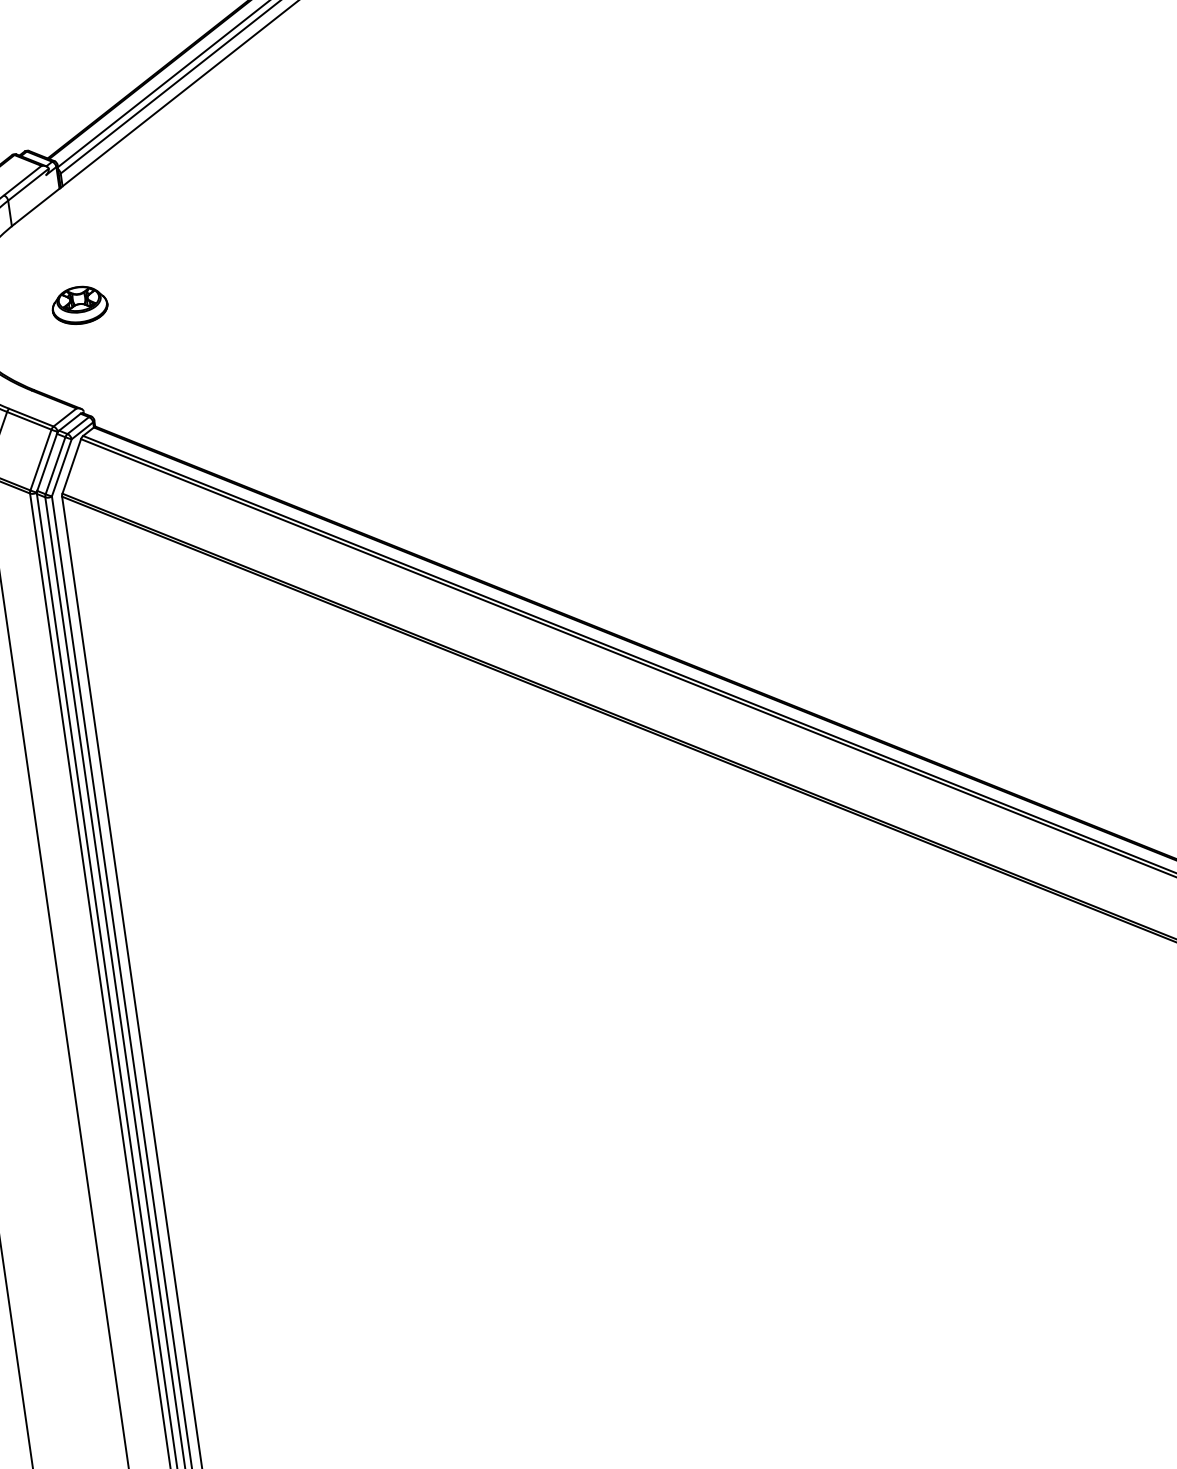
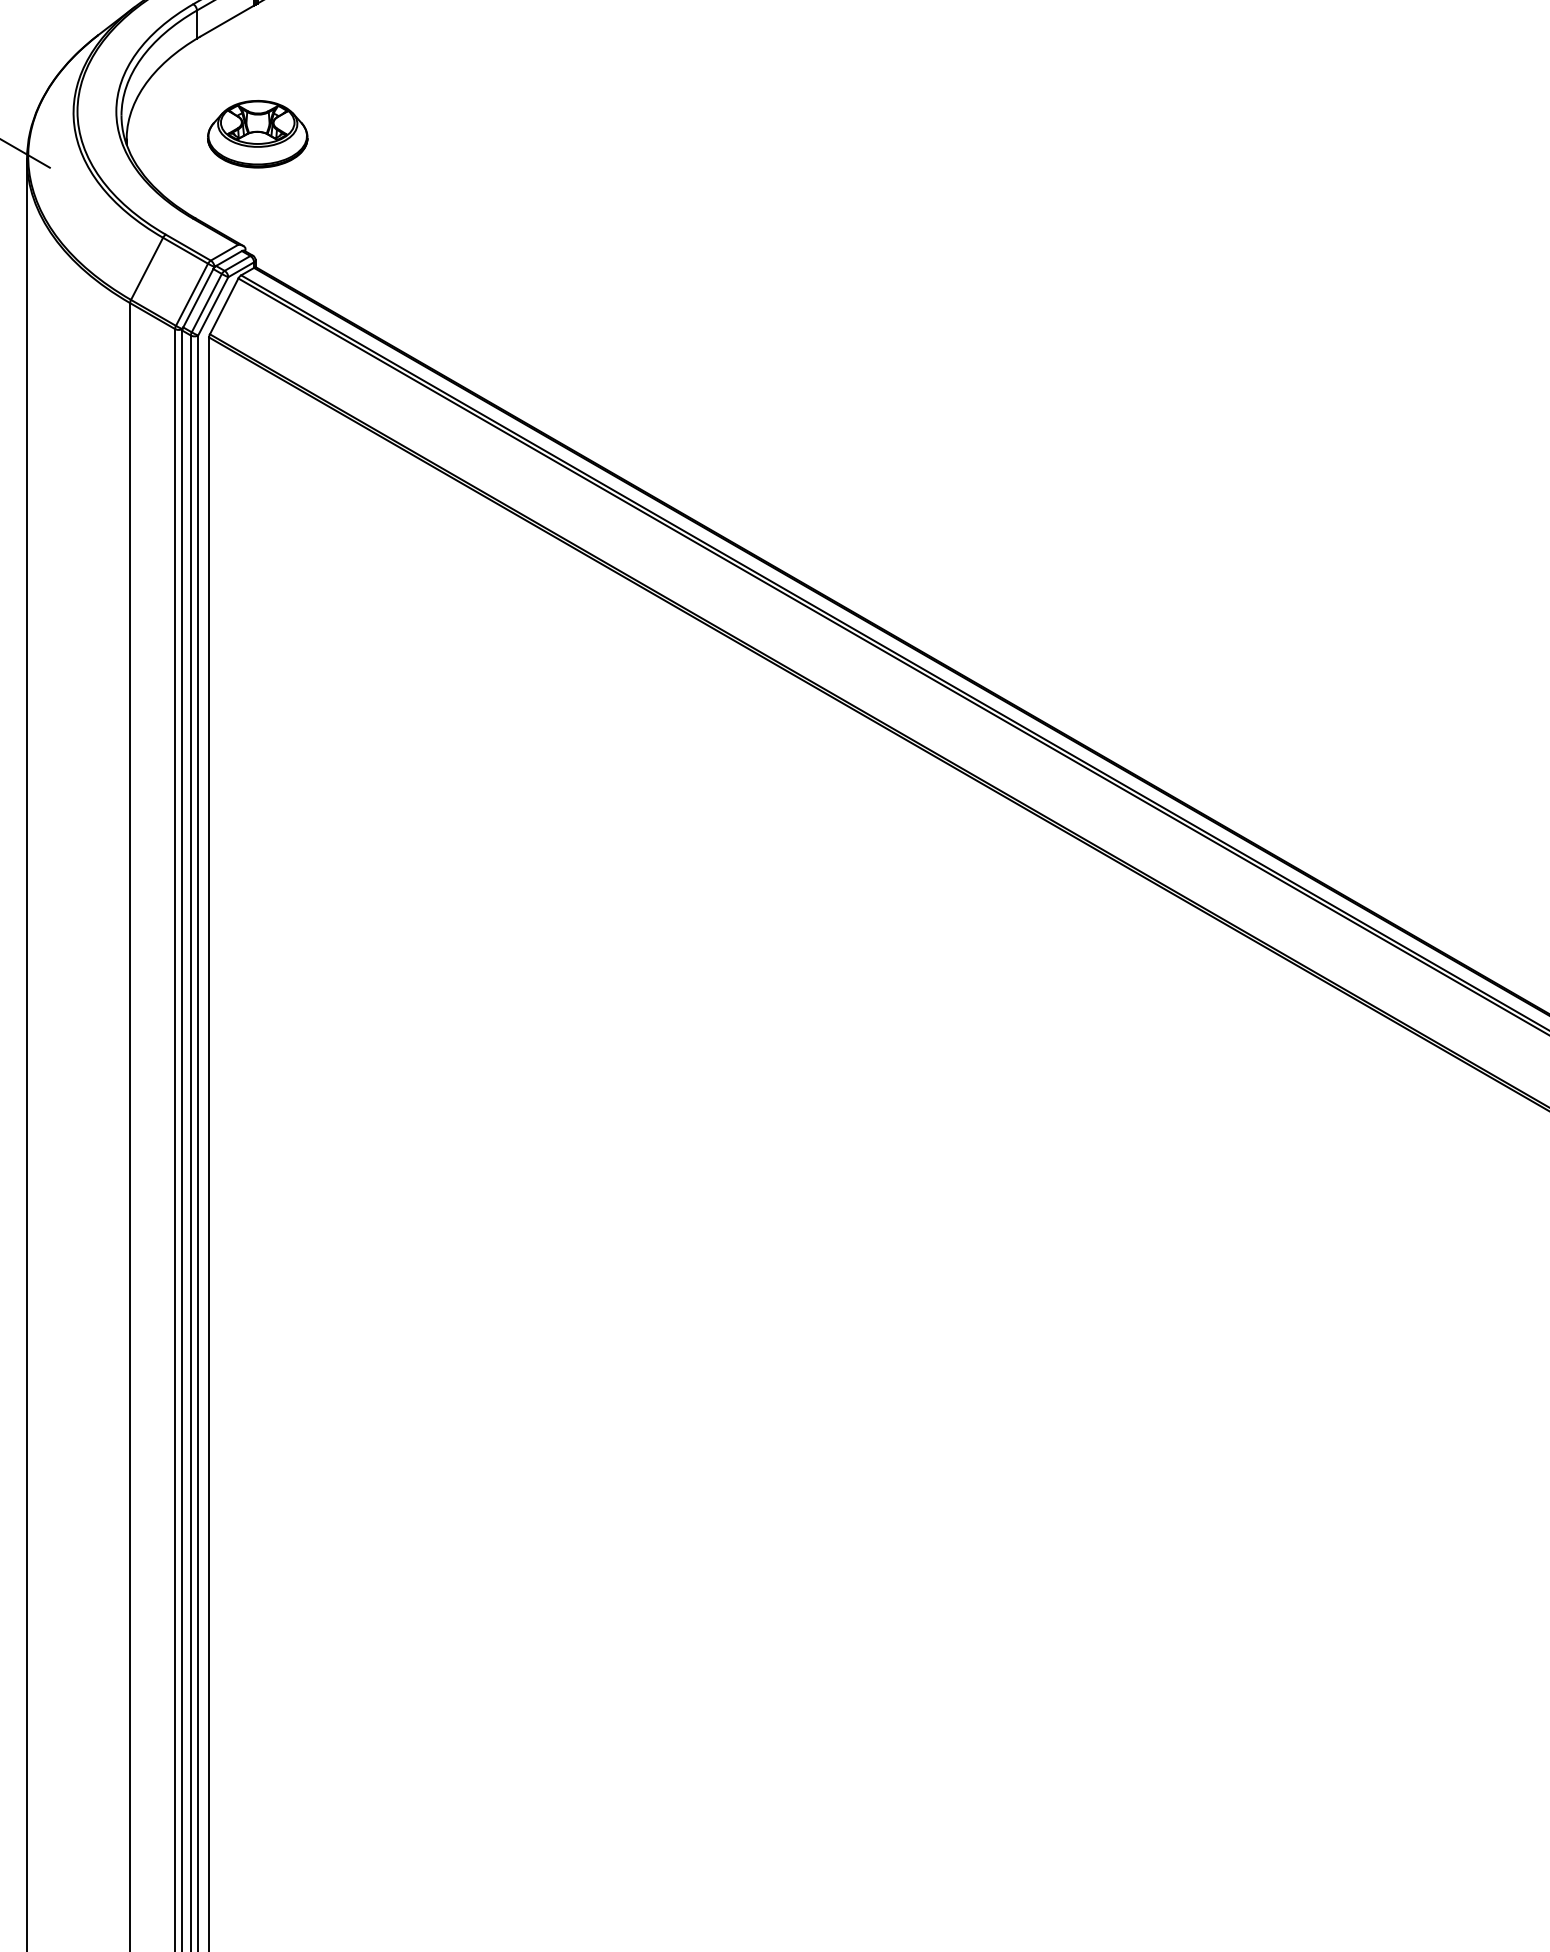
part: (79, 305) -> (257, 134), size x1.67

